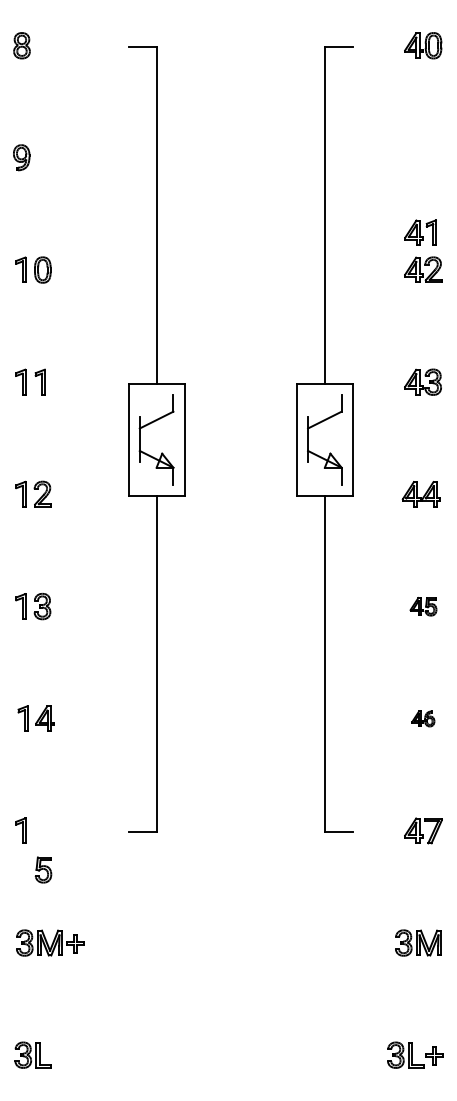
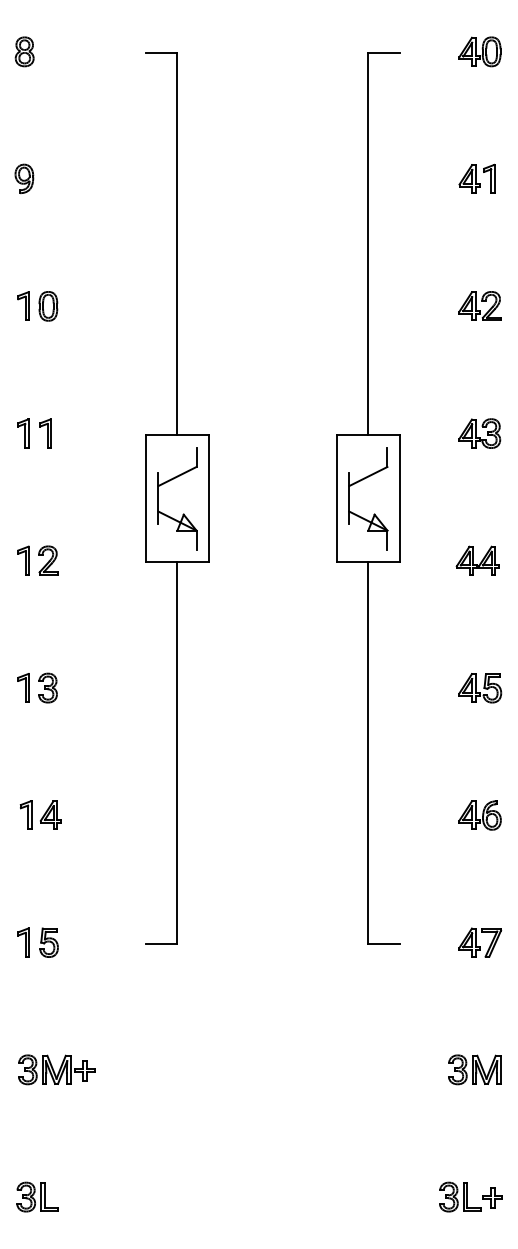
part: (420, 232) -> (476, 178), moved
part: (423, 606) -> (480, 688), size x1.43
part: (423, 718) -> (480, 815), size x1.67
part: (43, 869) -> (49, 942), moved

